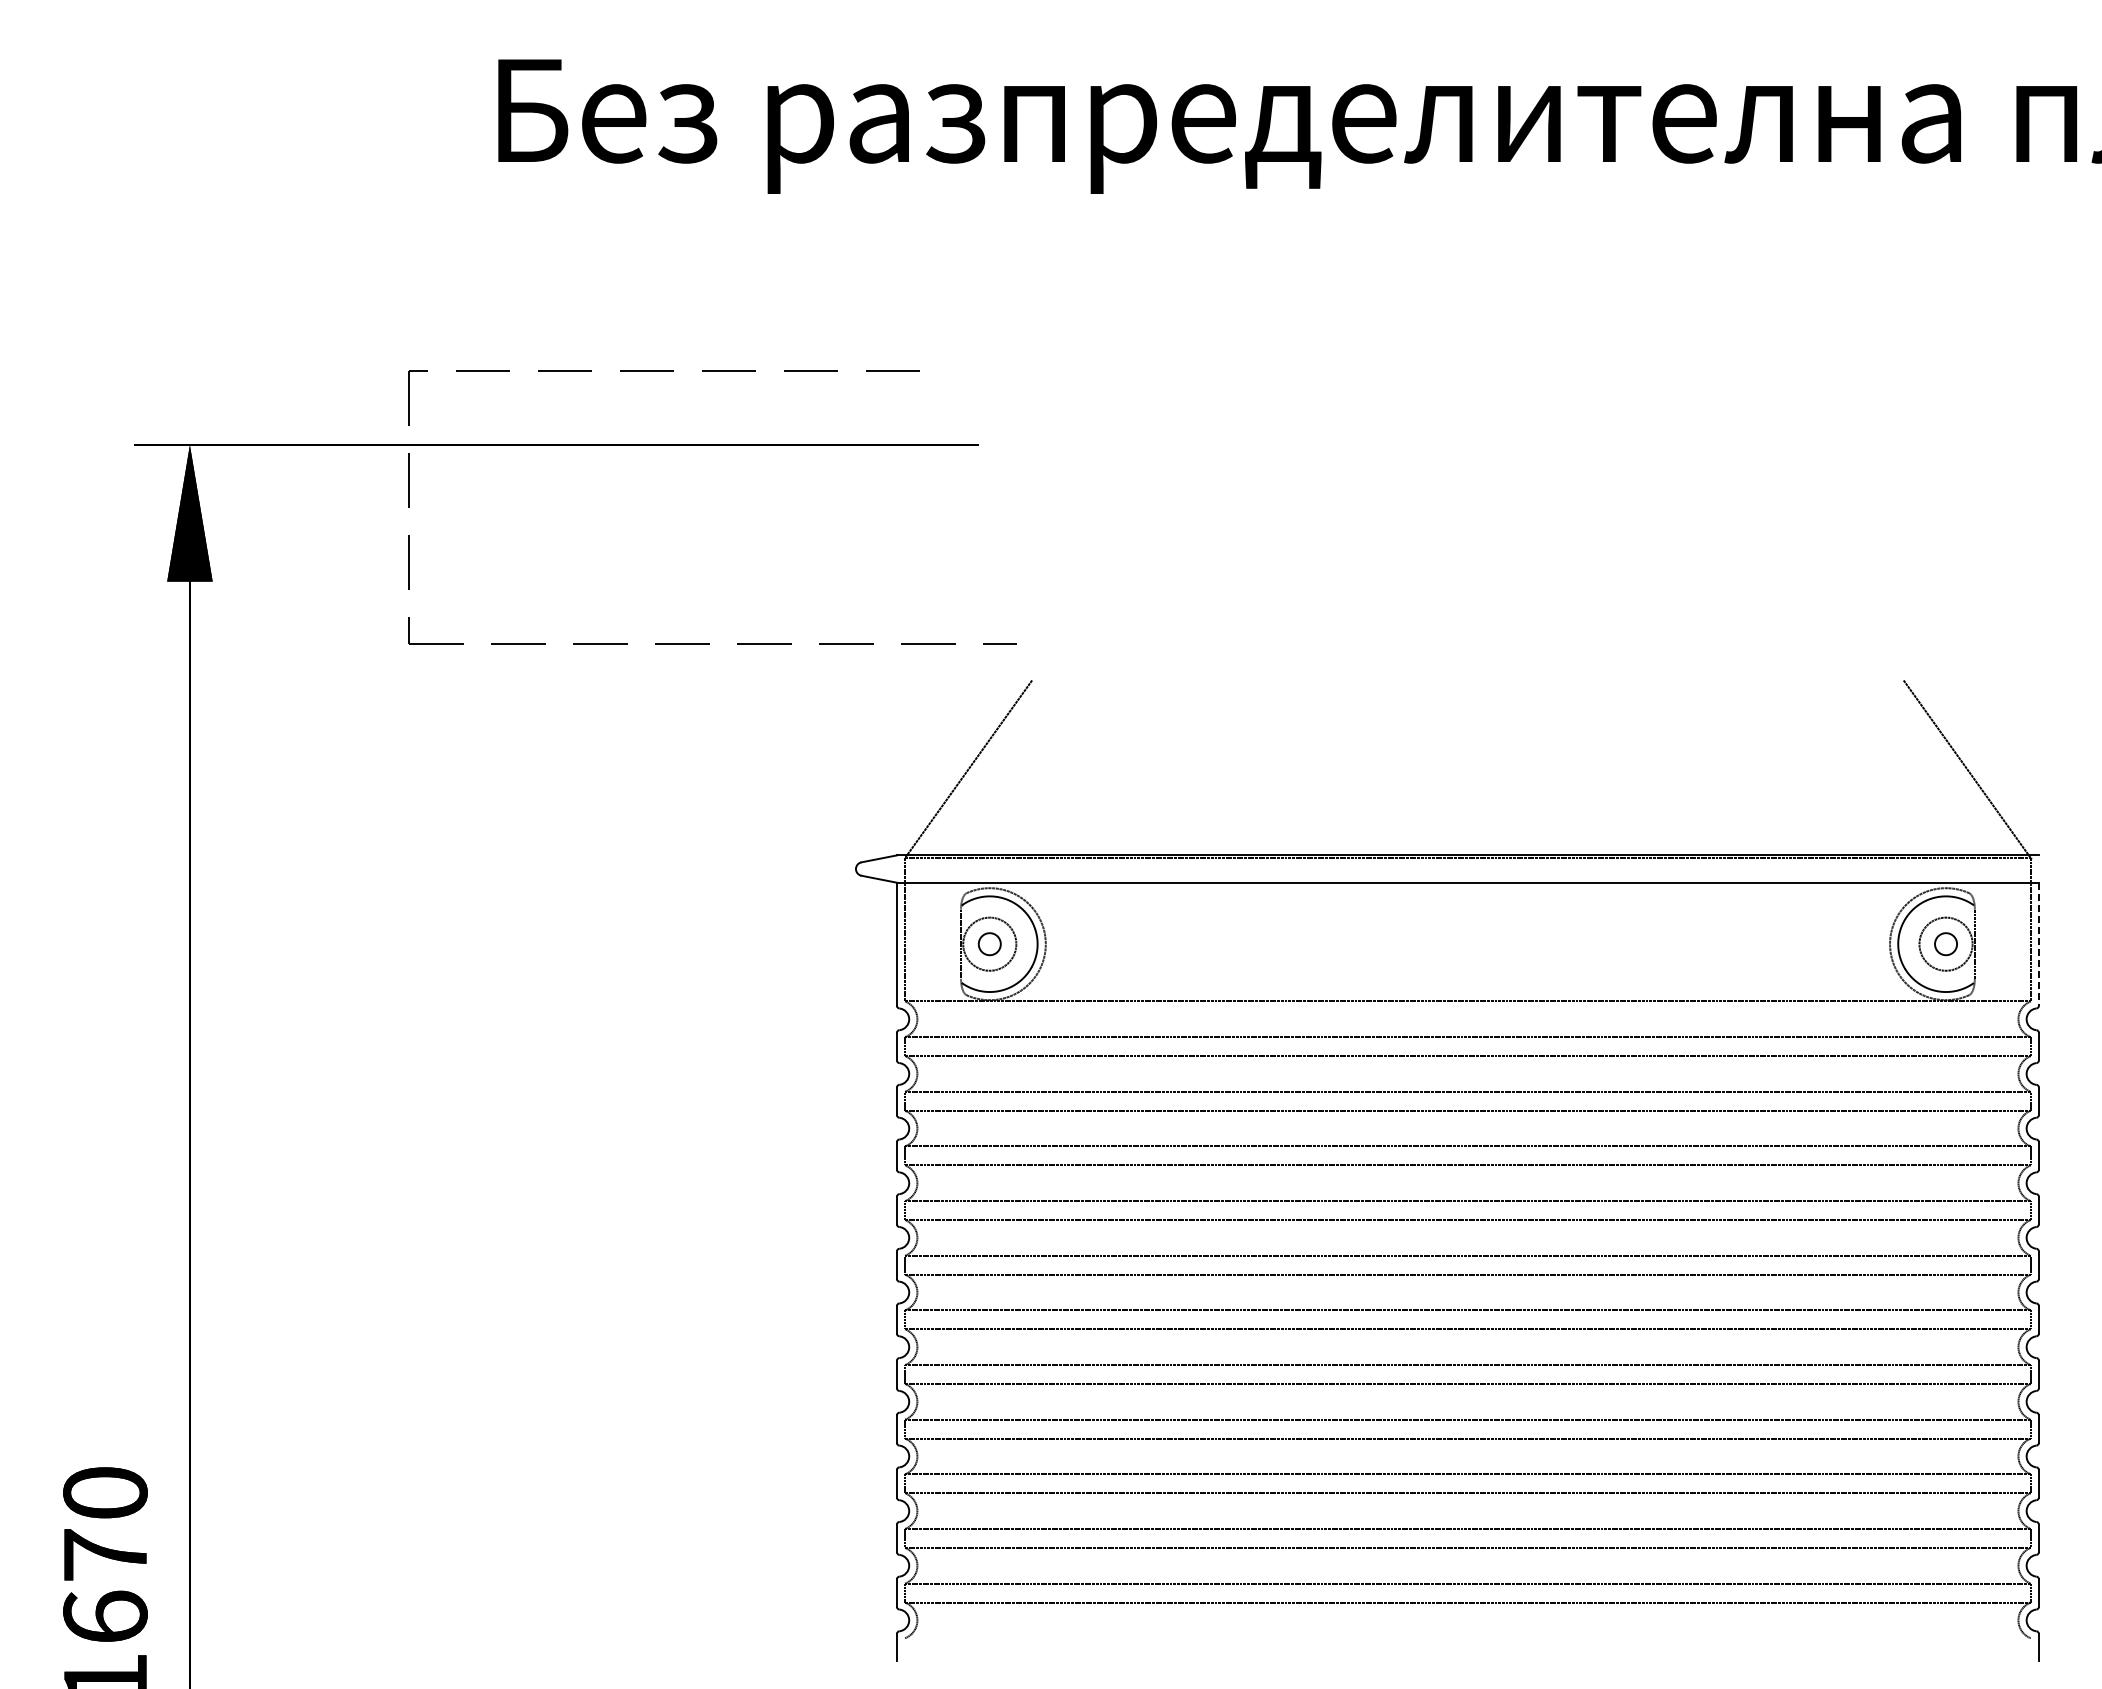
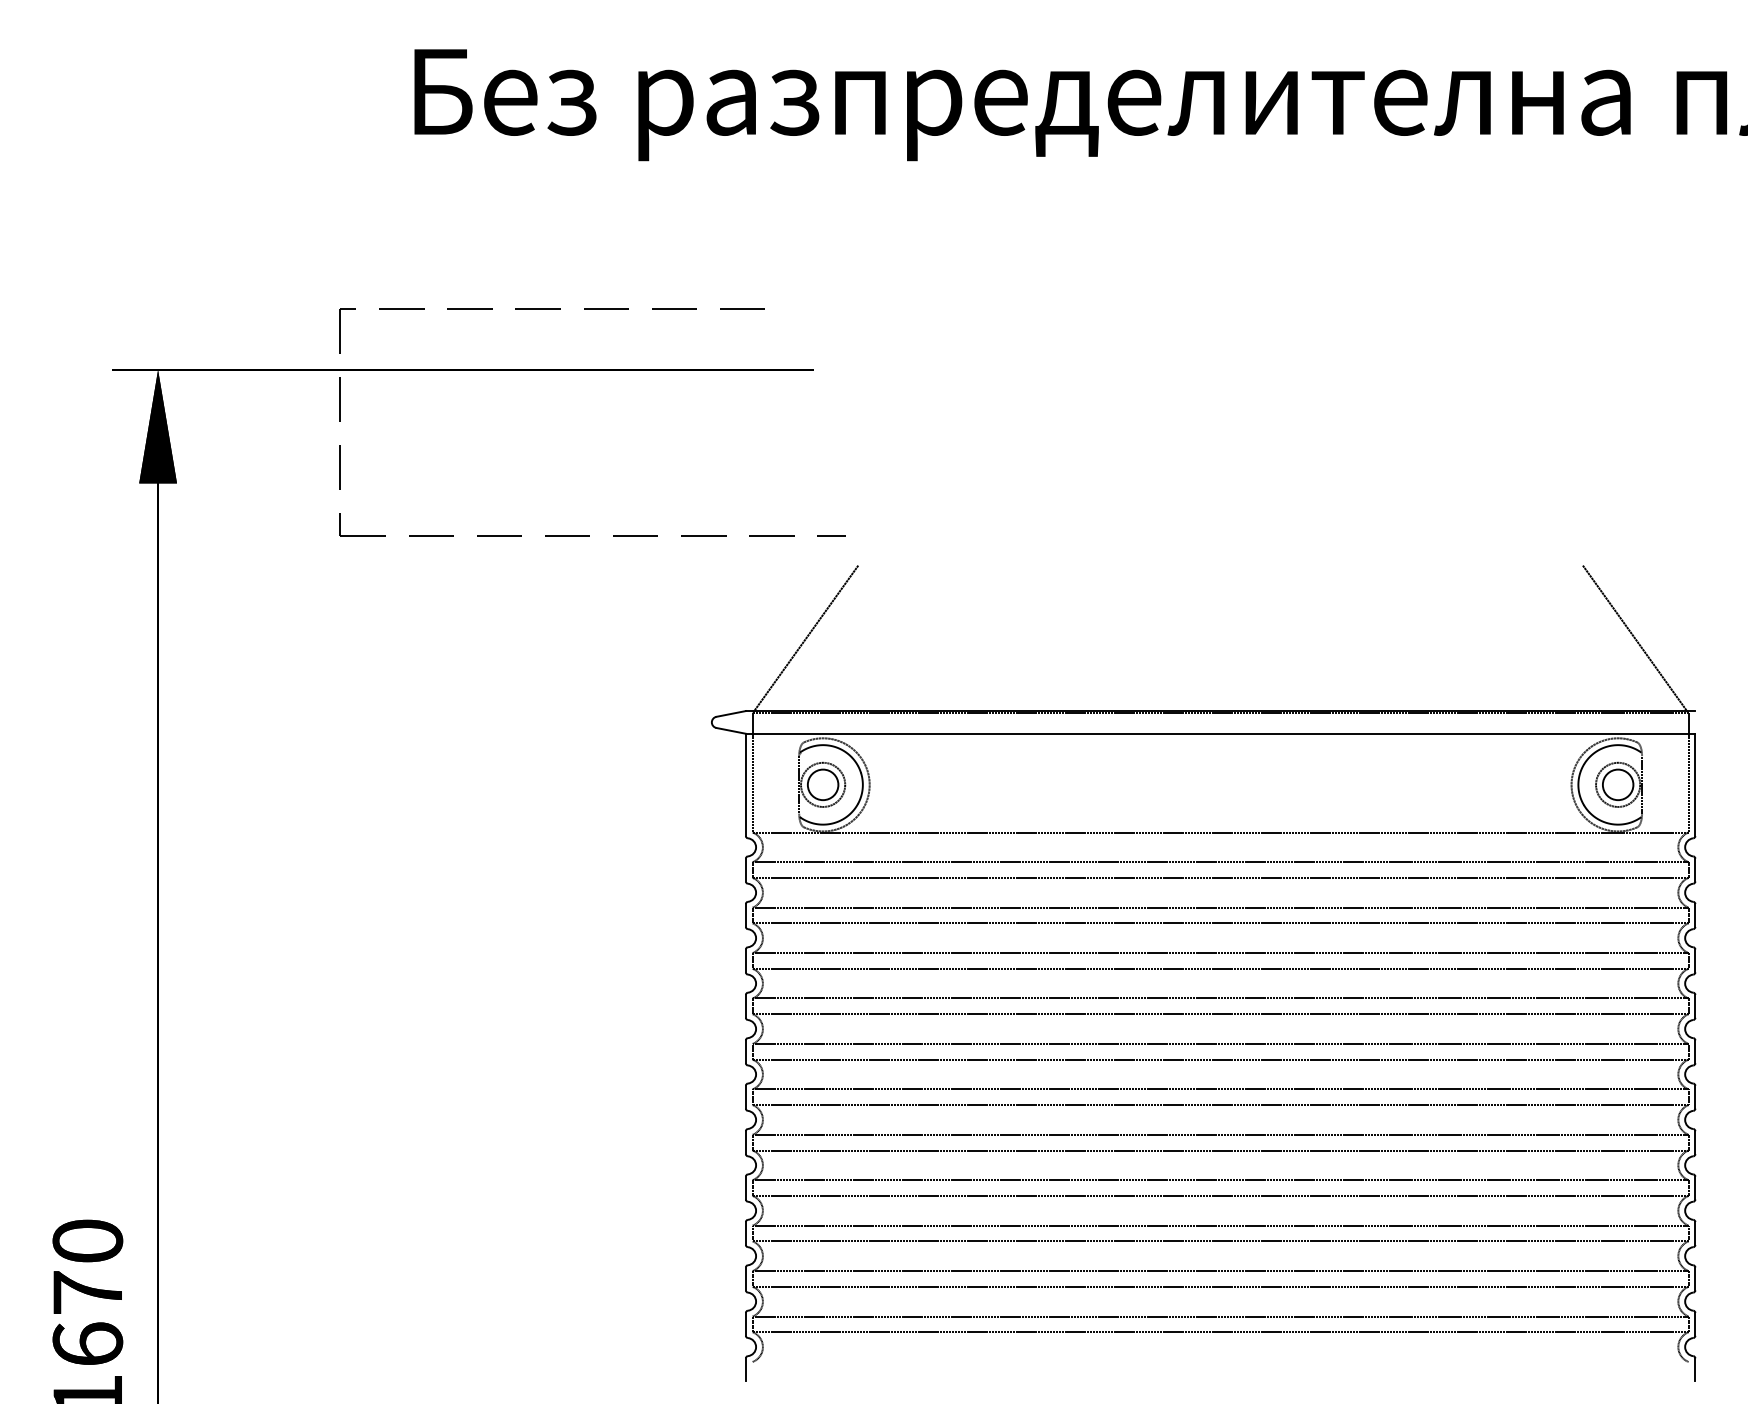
circle: (989, 943) -> (822, 784), size x1.67
circle: (1945, 943) -> (1617, 784), size x1.67
line: (2038, 944) -> (1695, 785), dashed -> solid

